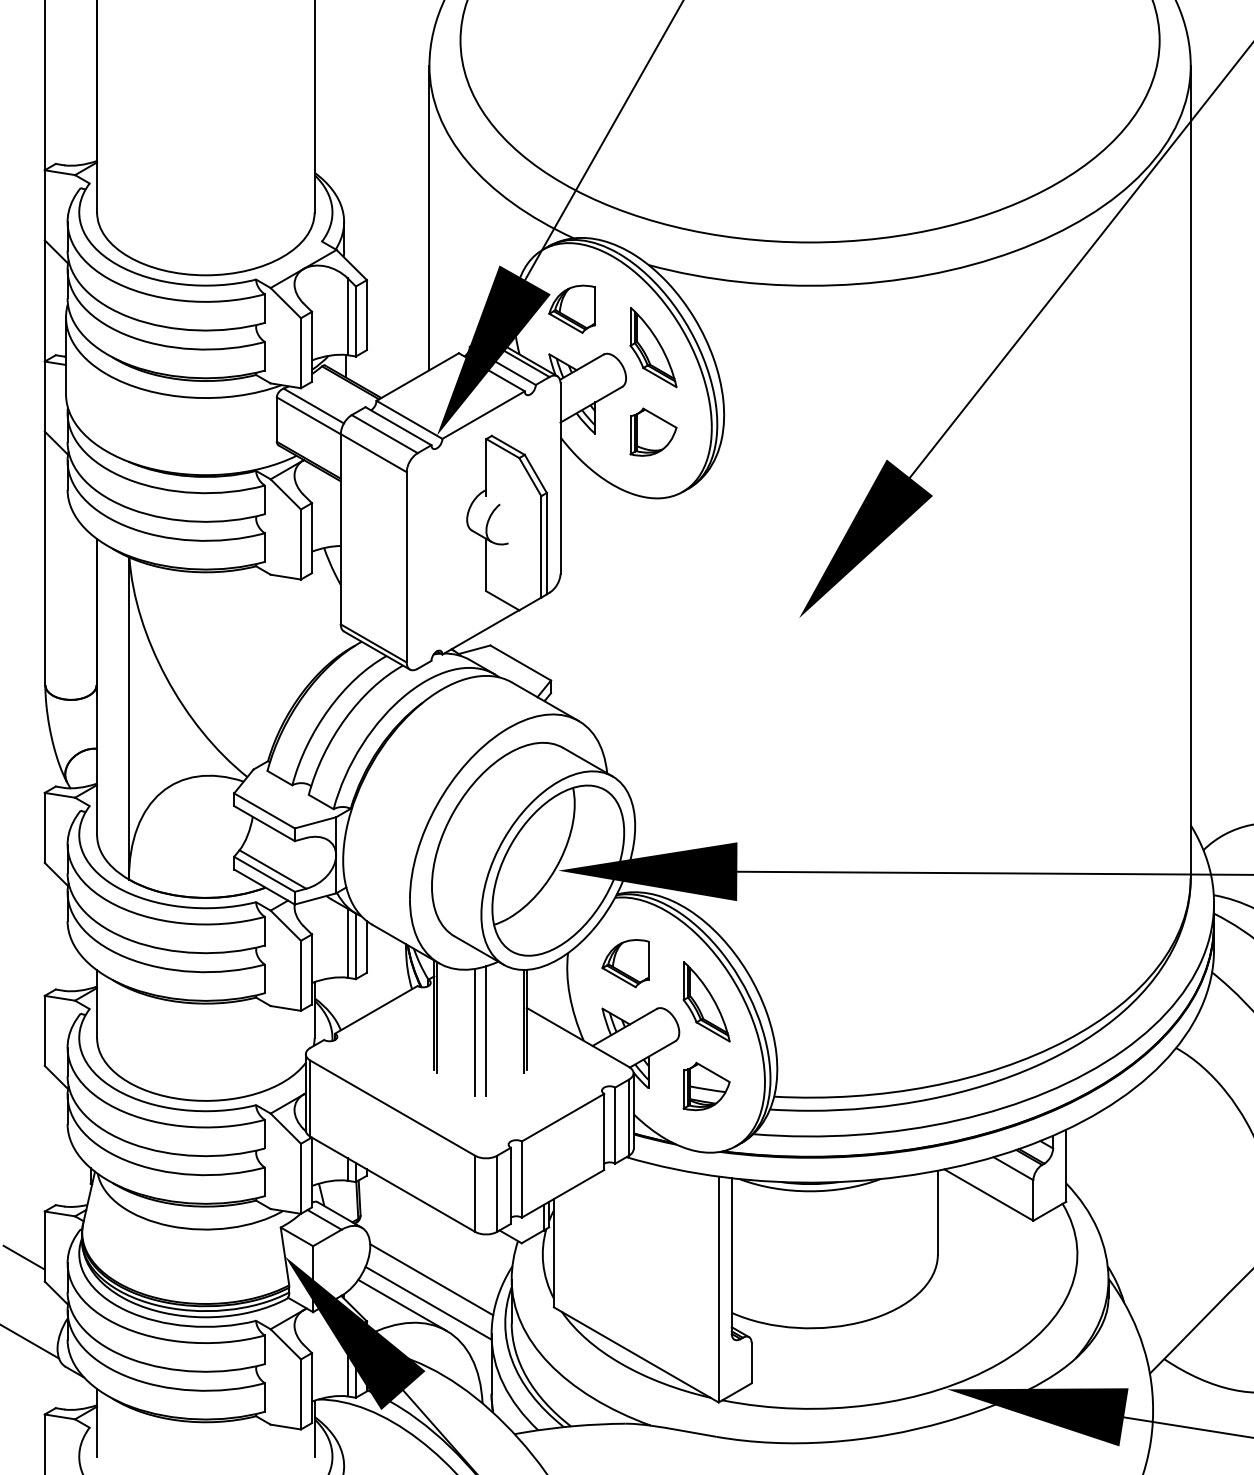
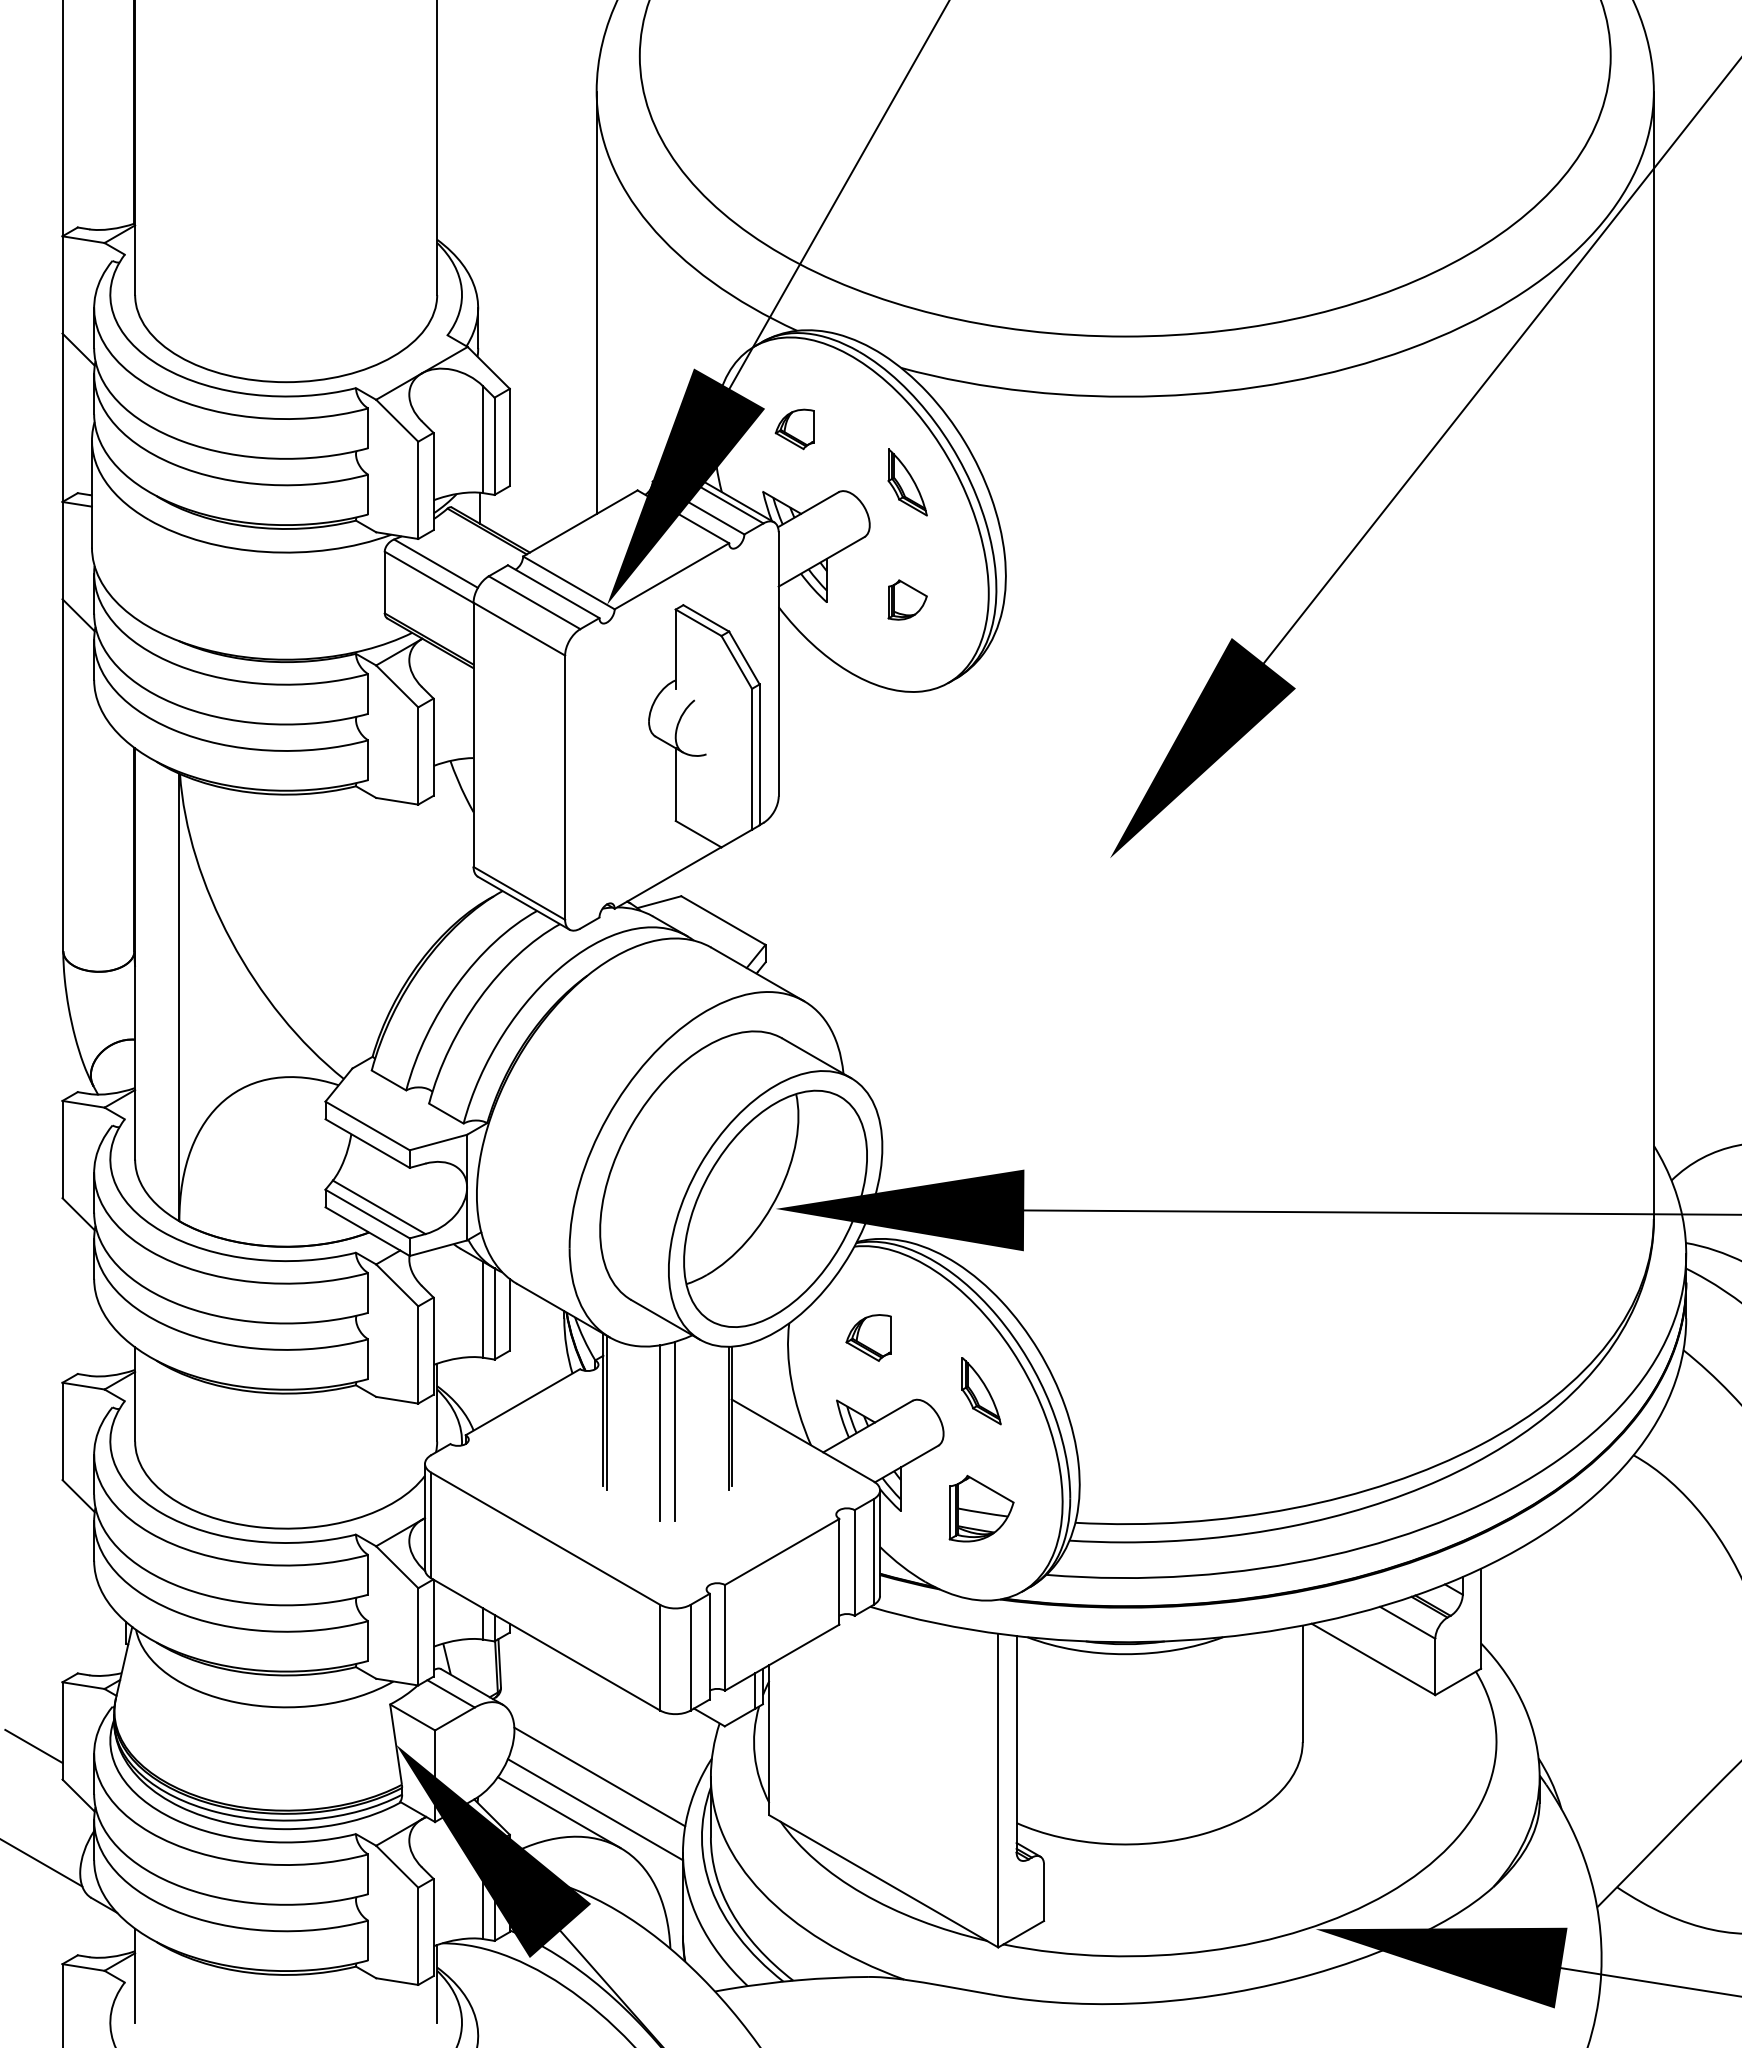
part: (571, 309) -> (794, 429), size x0.6
part: (653, 347) -> (907, 482), size x0.6
part: (653, 431) -> (907, 599), size x0.6
part: (625, 963) -> (868, 1337), size x0.7
part: (706, 1002) -> (981, 1391), size x0.6

